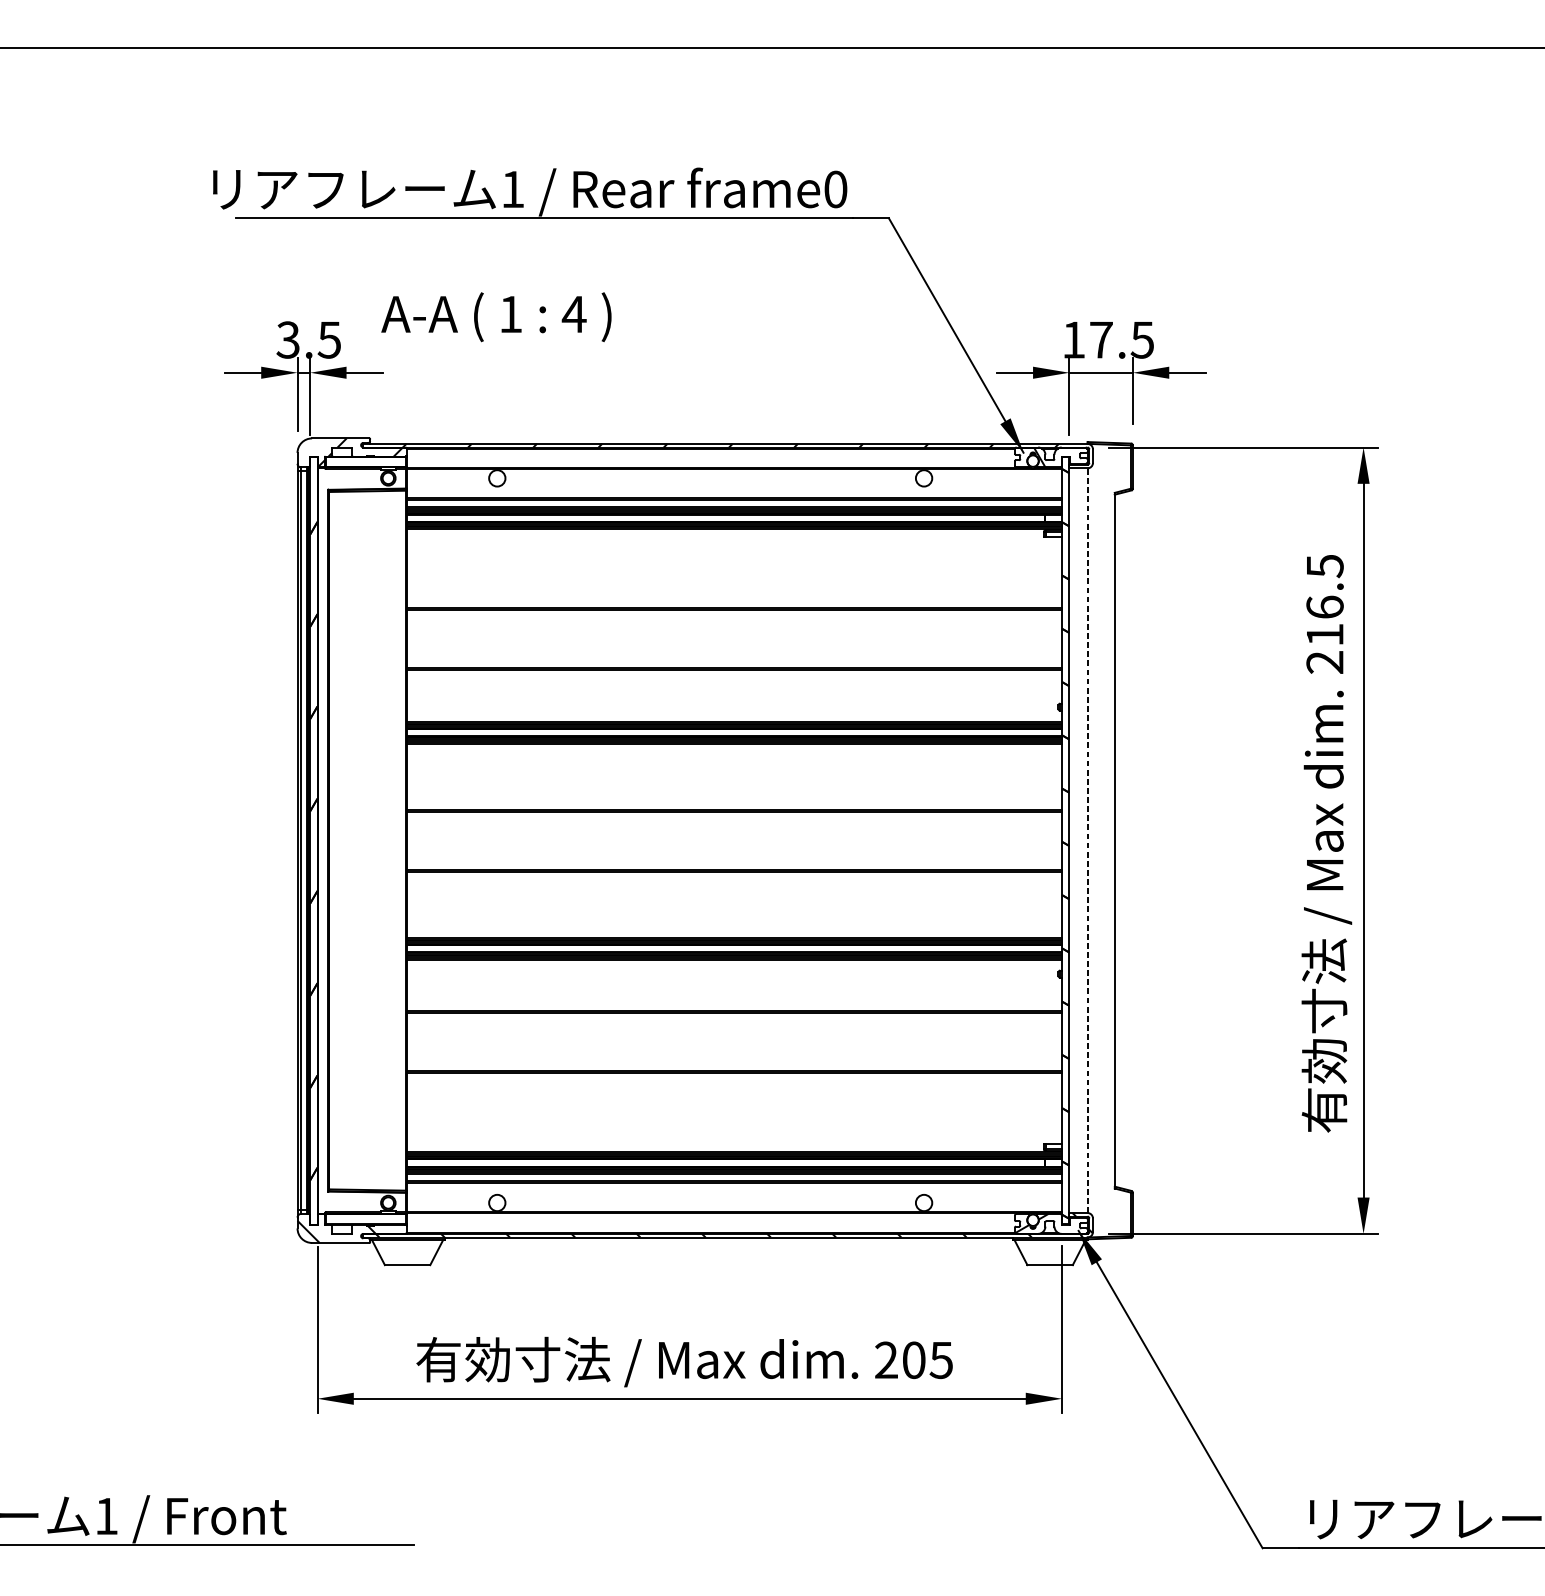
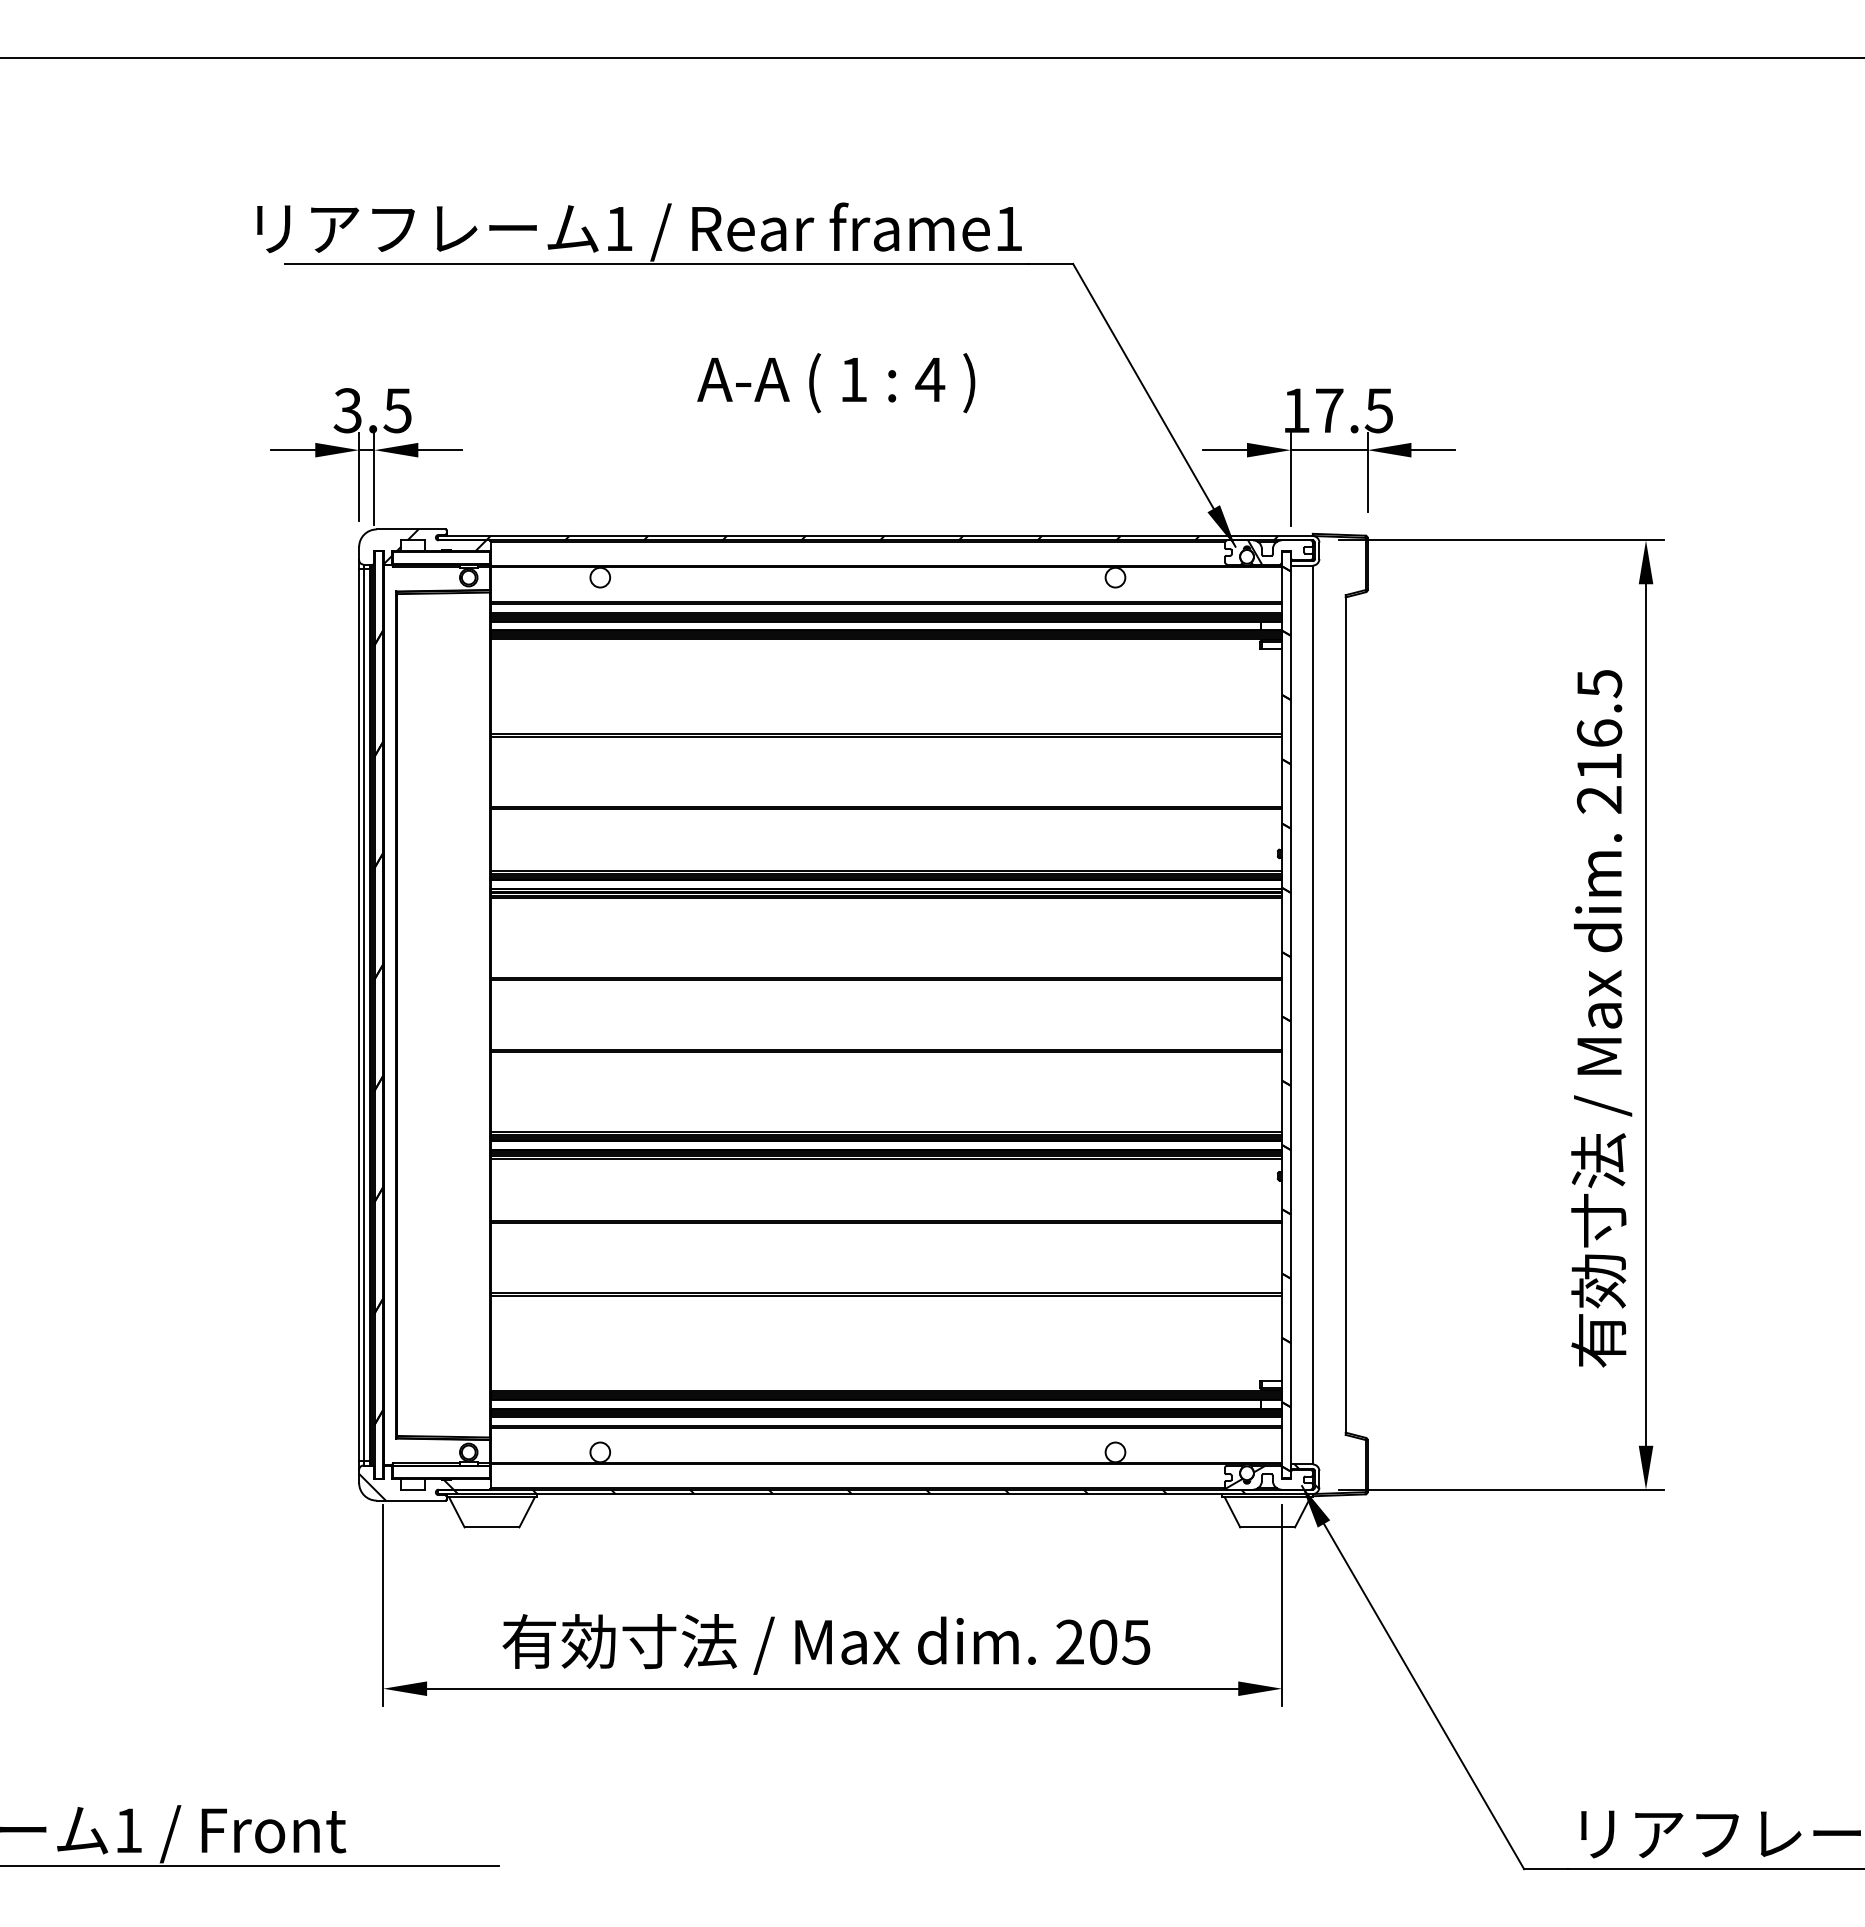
text: (835, 189) -> (1008, 228), frame0 -> frame1
text: (496, 317) -> (836, 383), moved
line: (1087, 840) -> (1312, 1014), dashed -> solid

